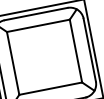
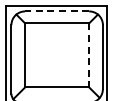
line: (35, 14) -> (56, 11), solid -> dashed
line: (76, 51) -> (89, 55), solid -> dashed

